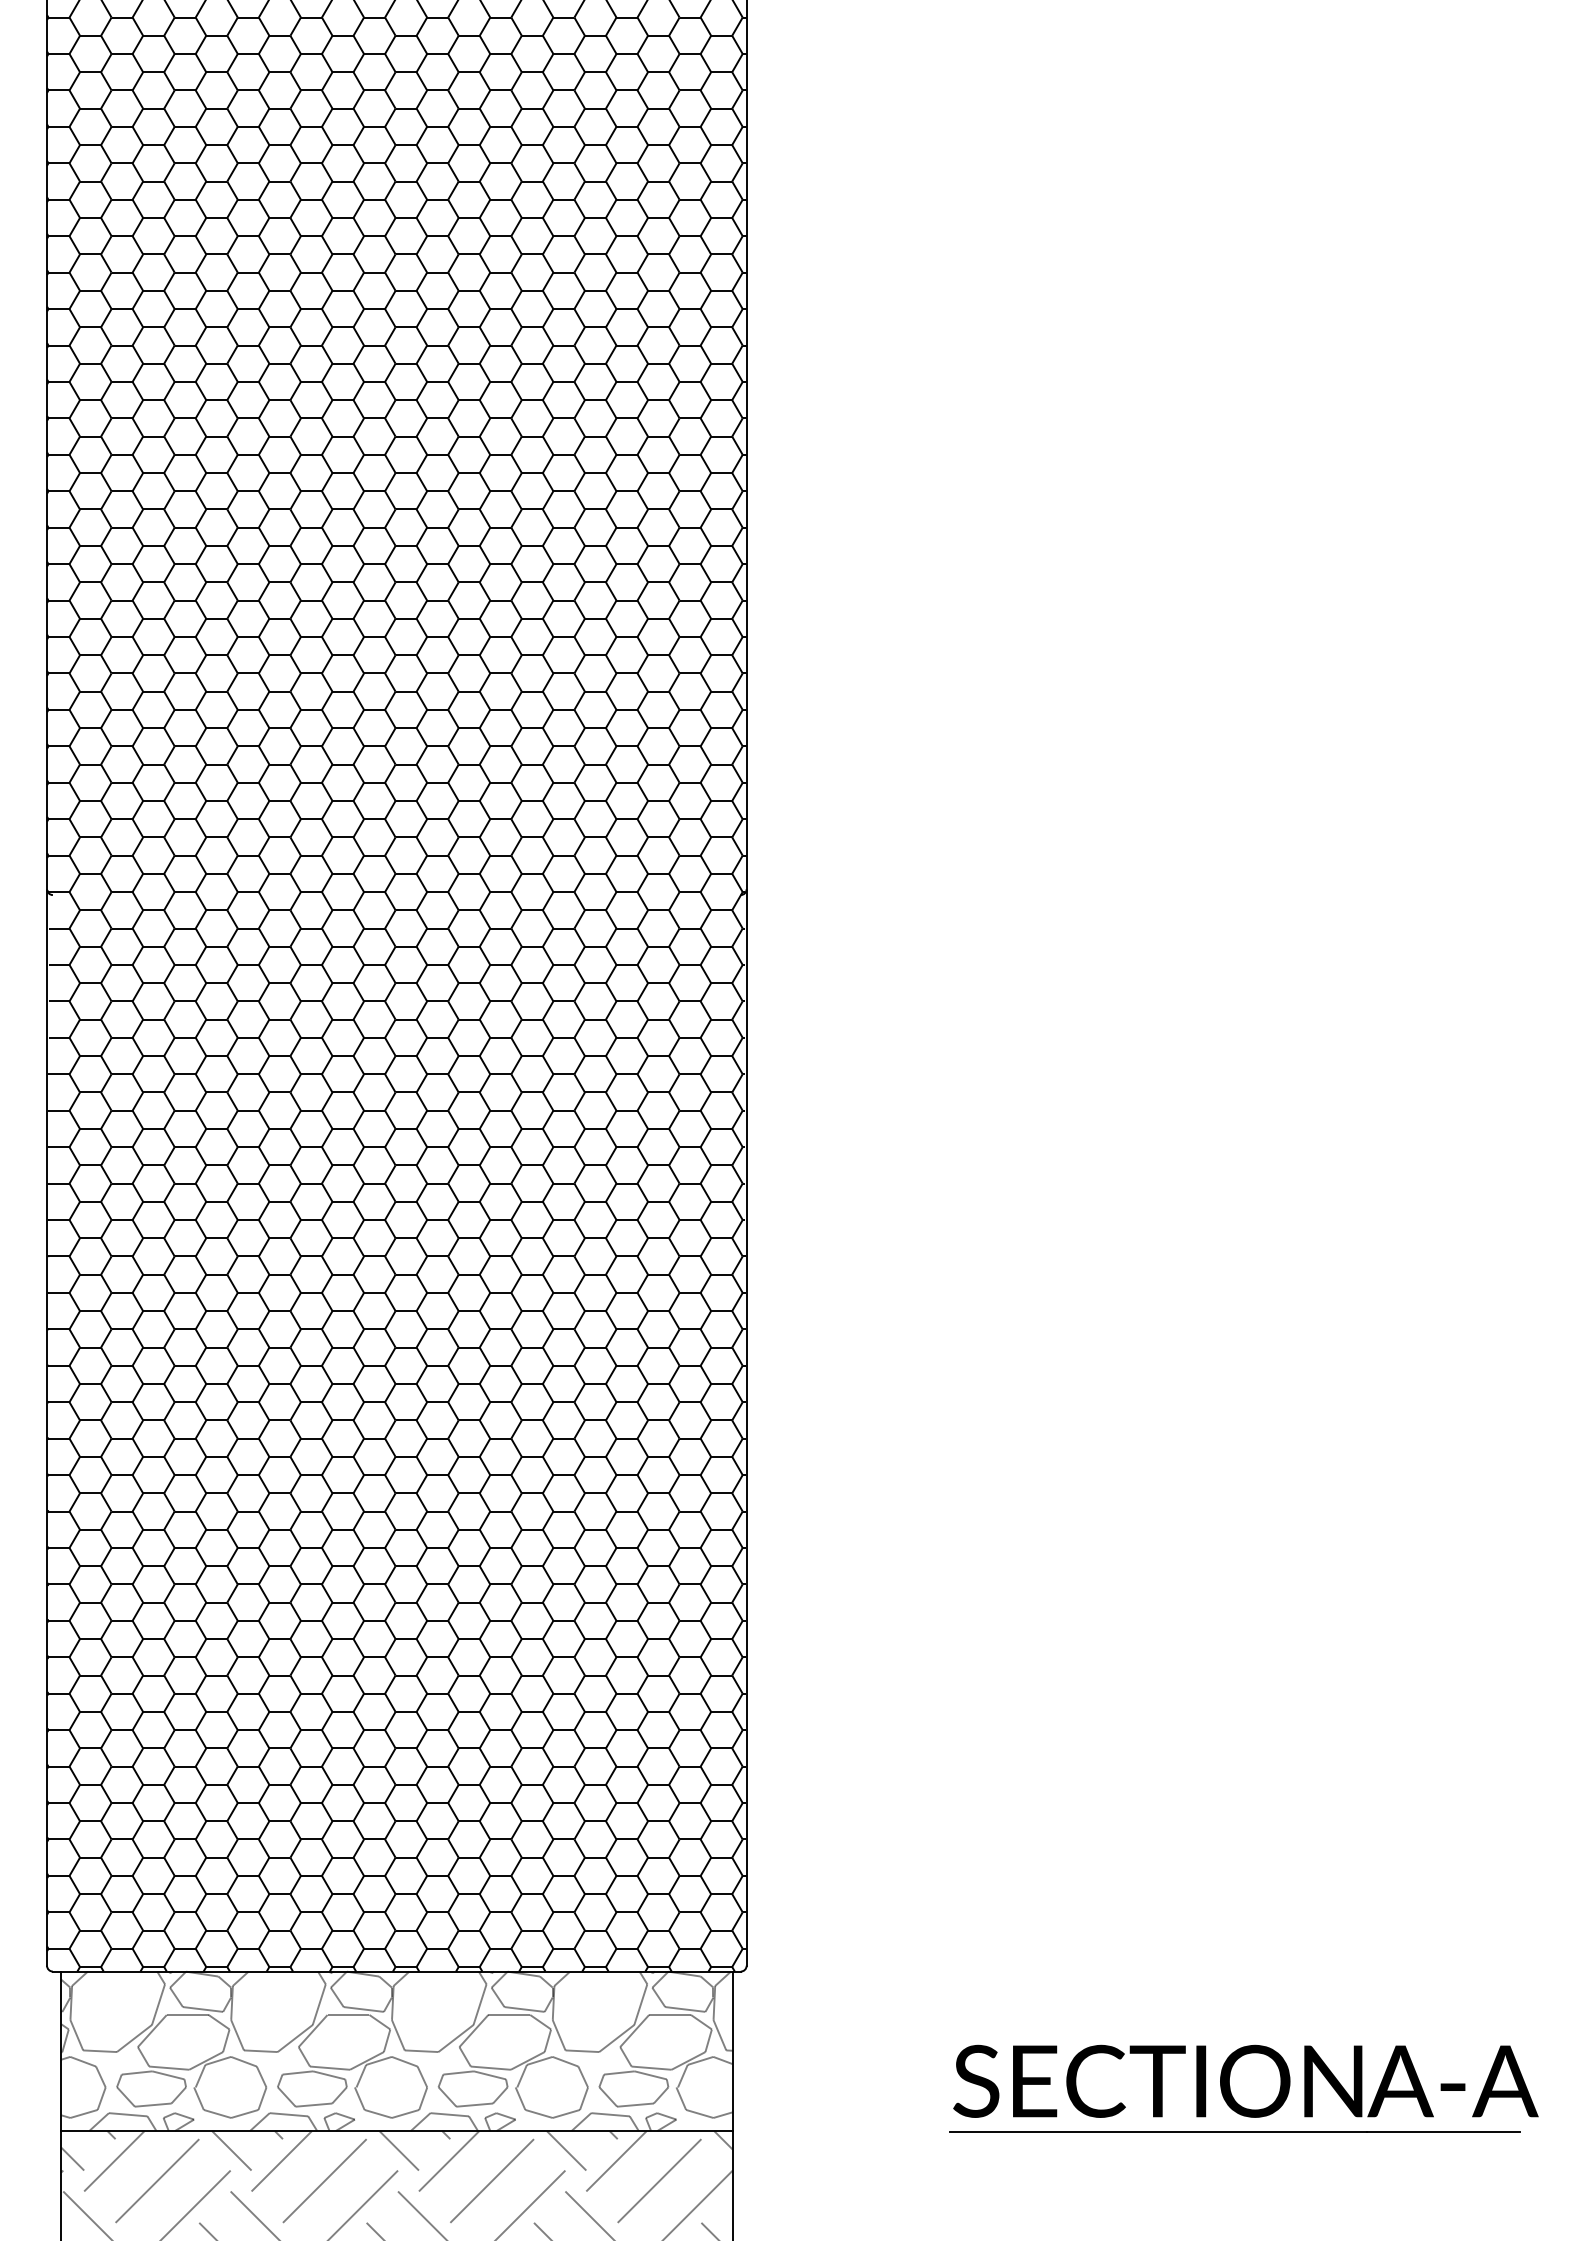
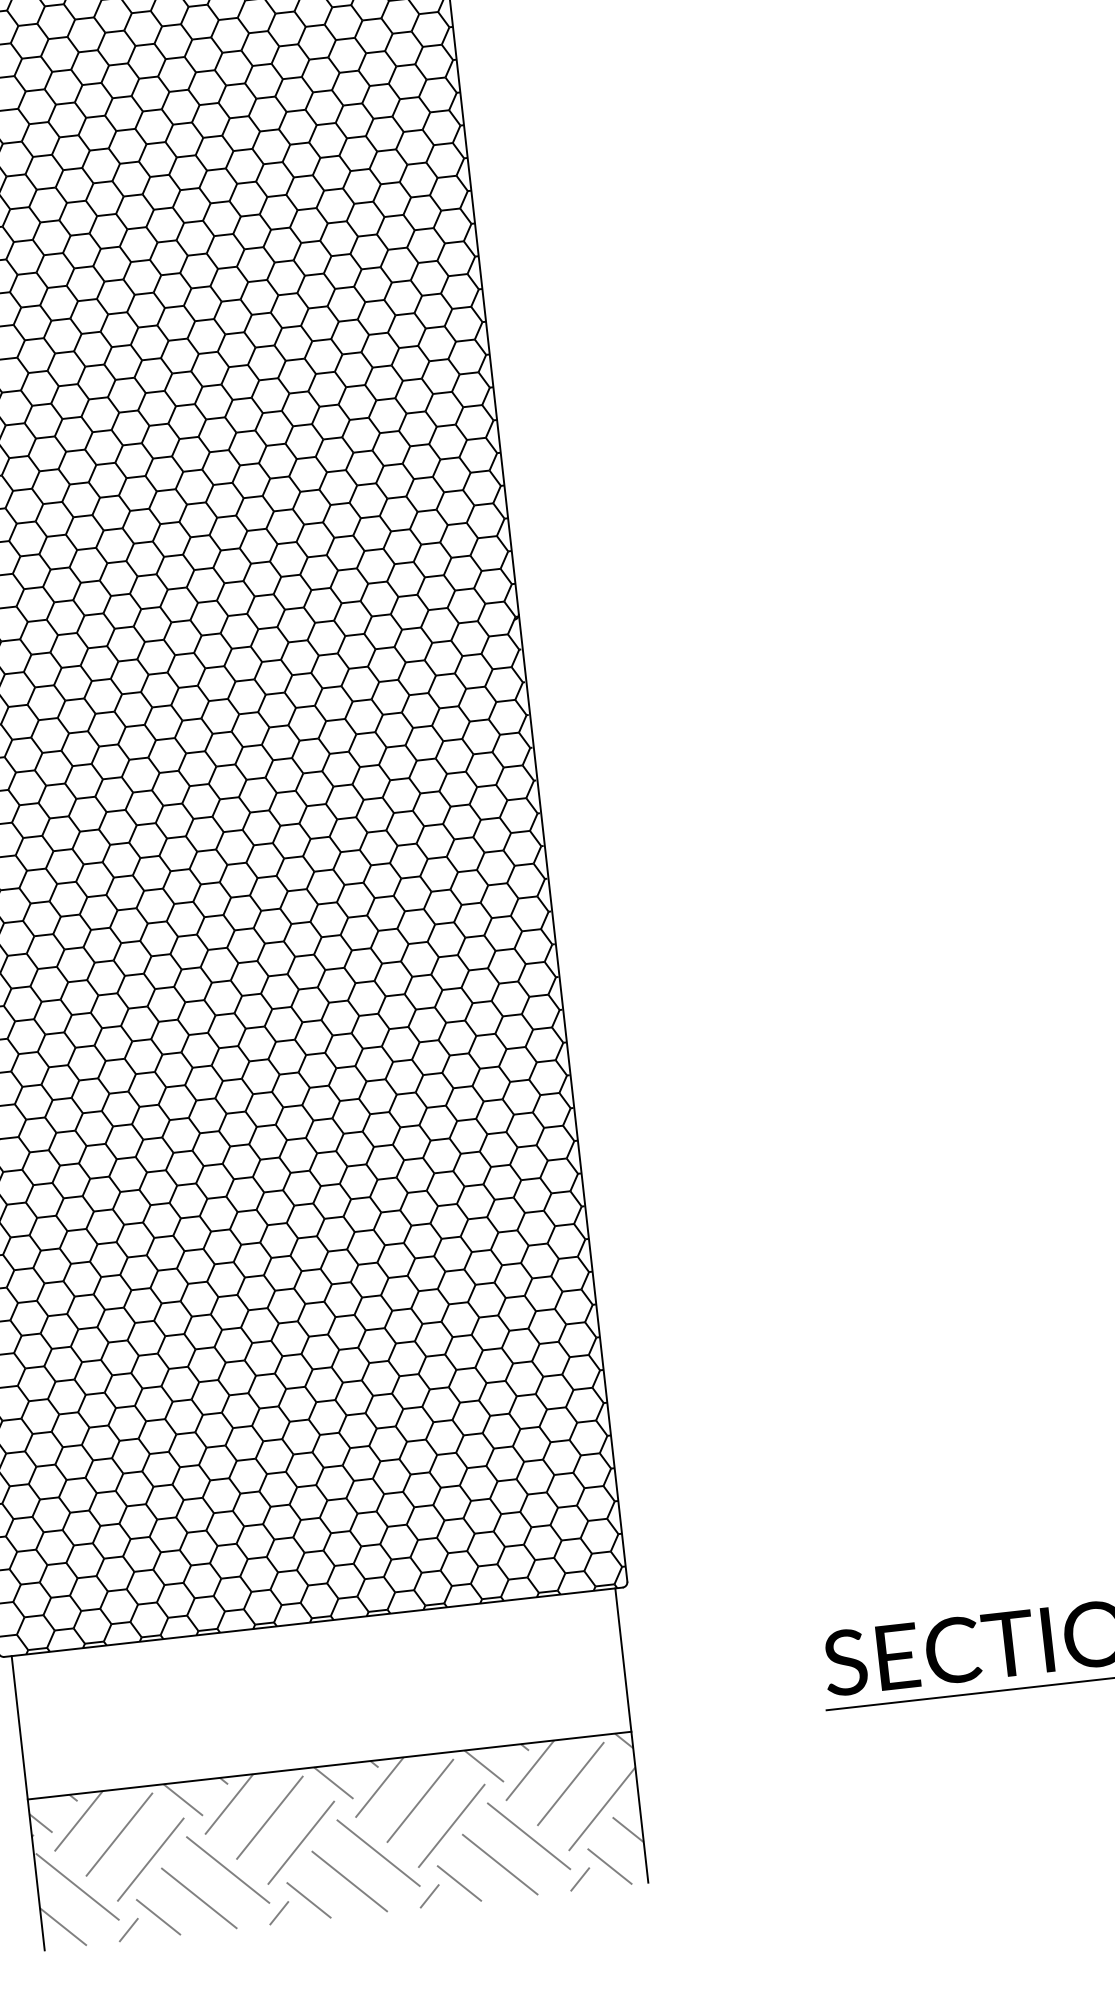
hatch: (396, 2051) -> (321, 1694), removed

